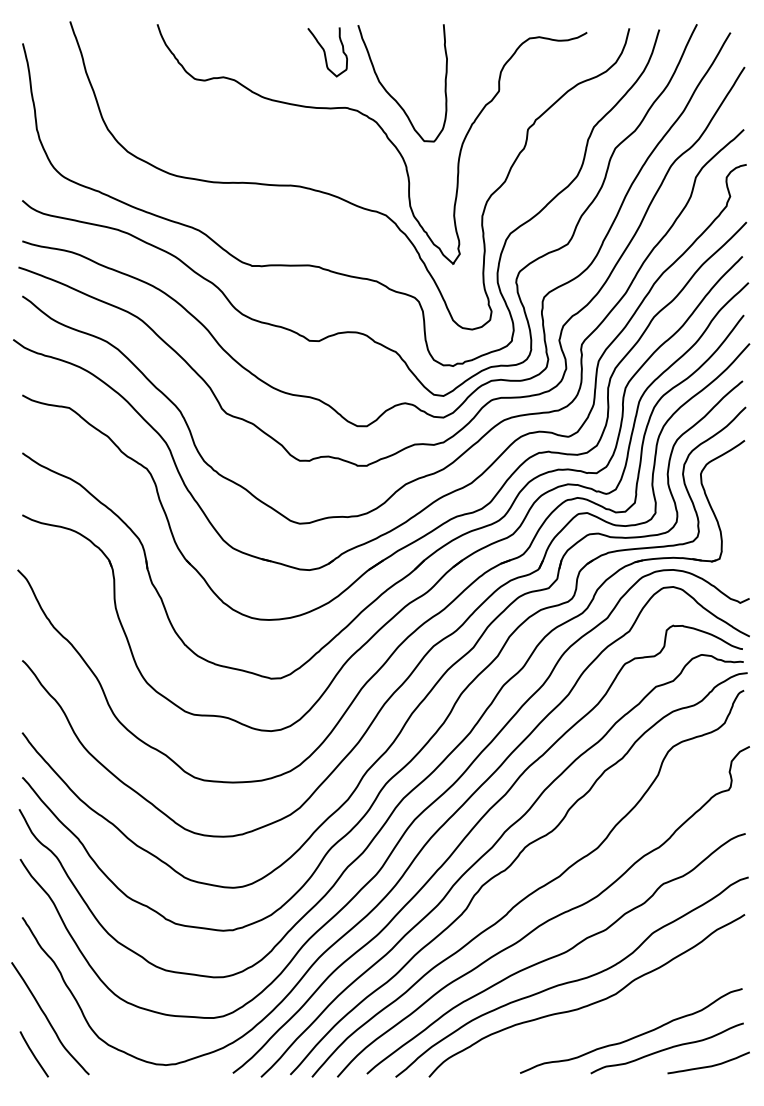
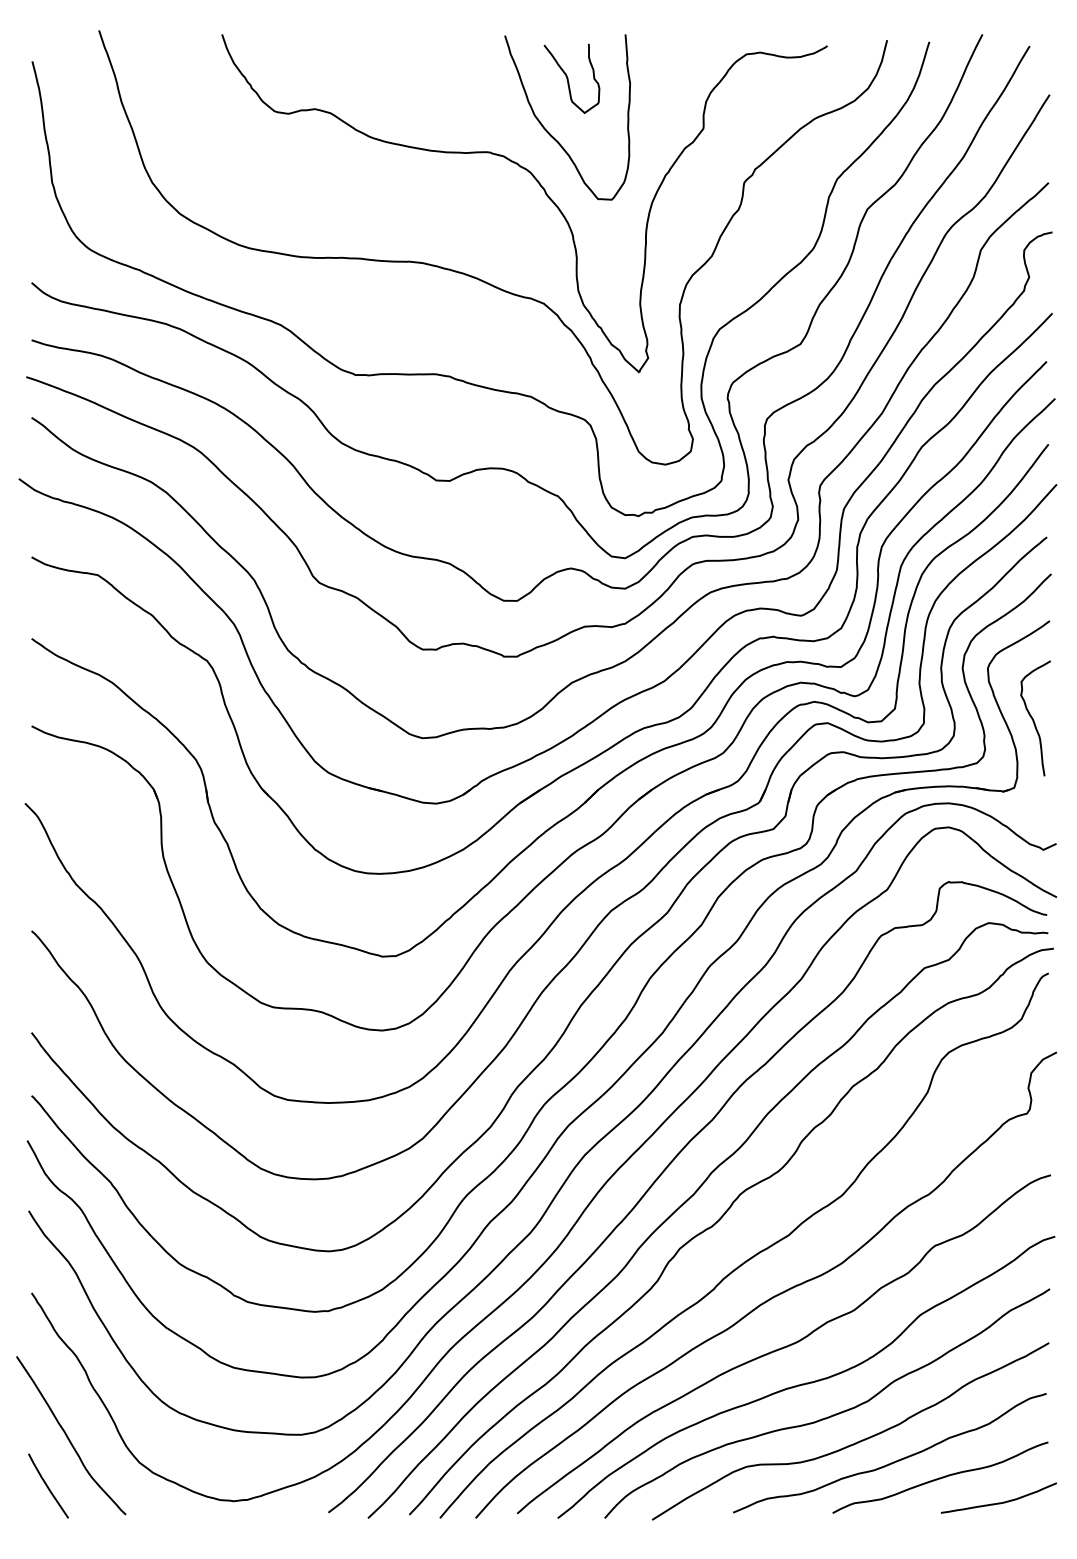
curve: (325, 52) -> (568, 78), moved
curve: (733, 509) -> (1033, 718), added
curve: (606, 1023) -> (855, 1442), added

